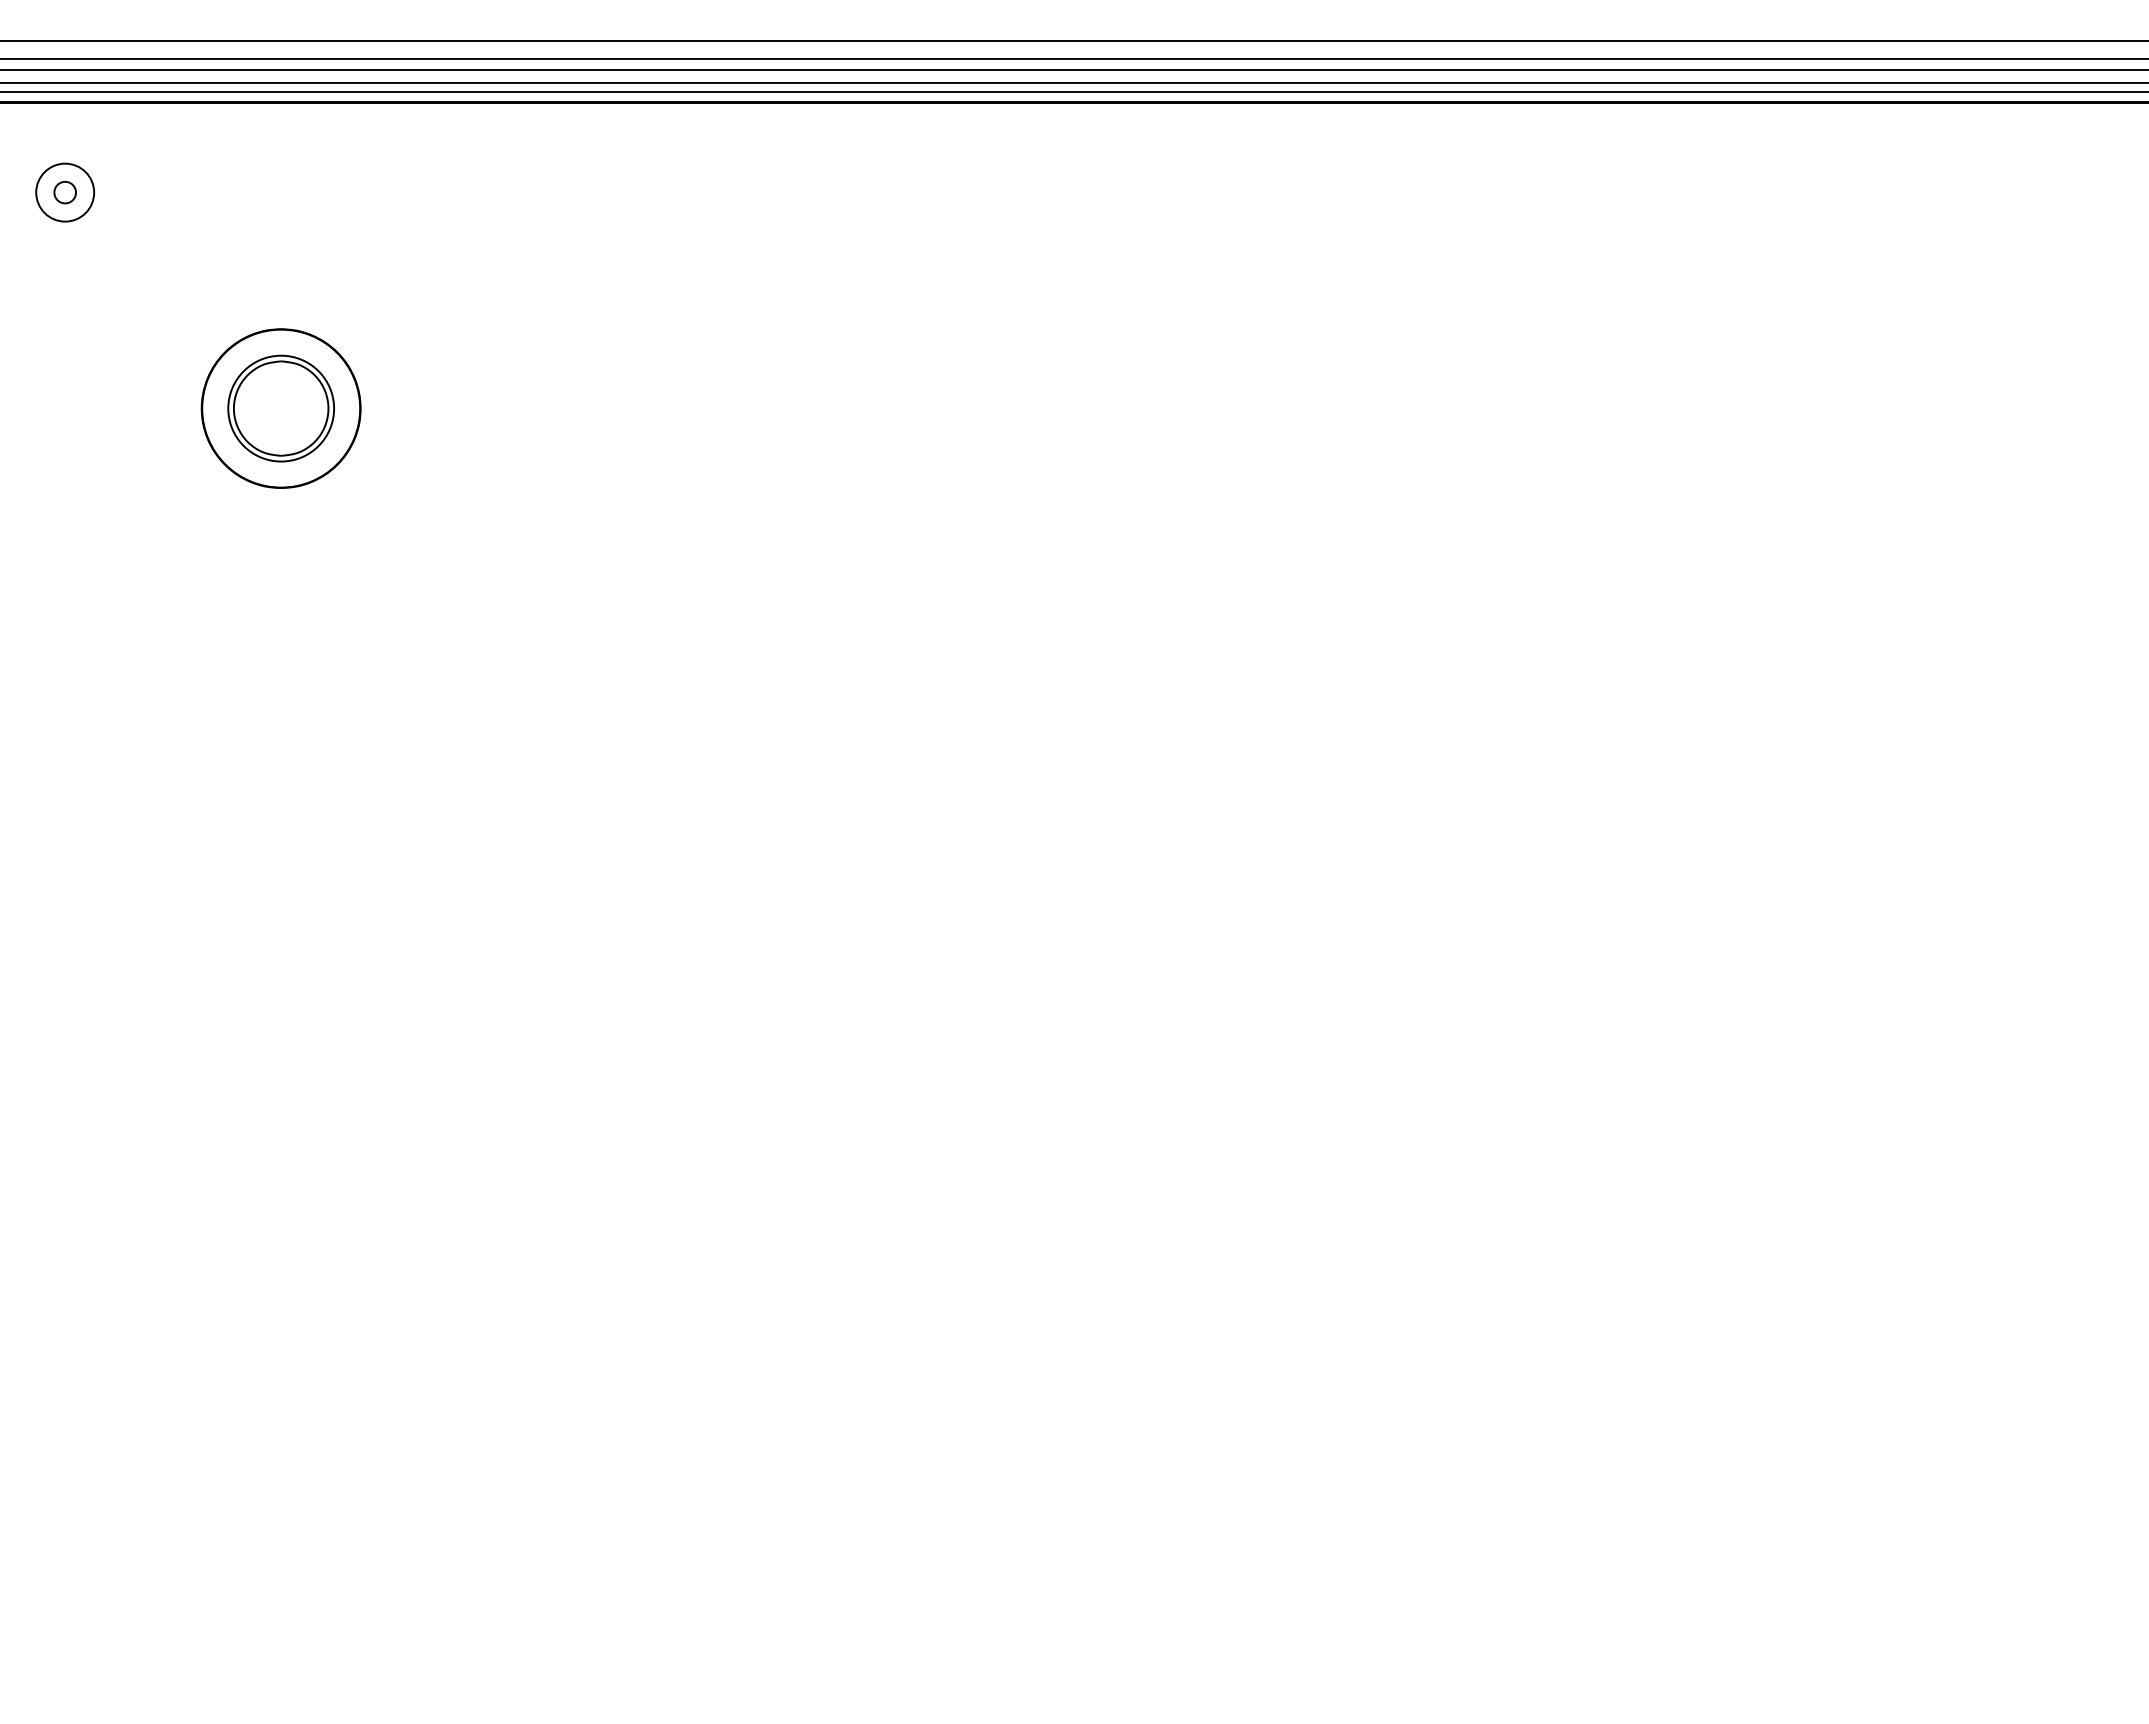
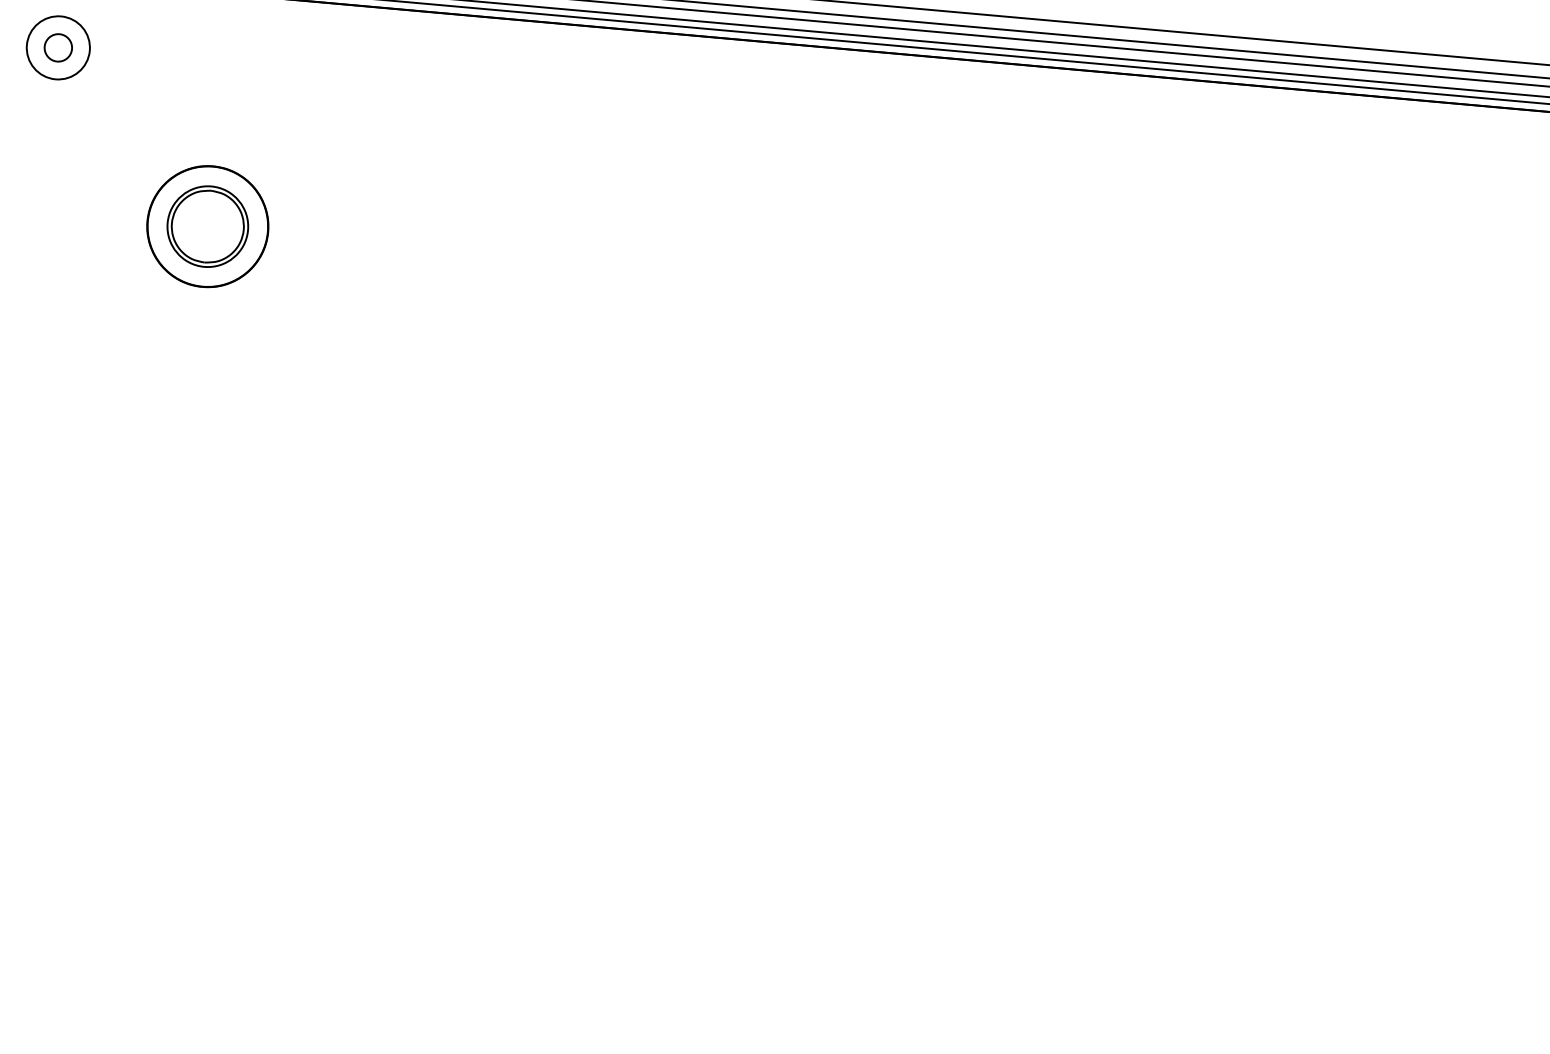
circle: (64, 192) -> (57, 47), size x1.43
circle: (65, 192) -> (58, 47), size x1.67

